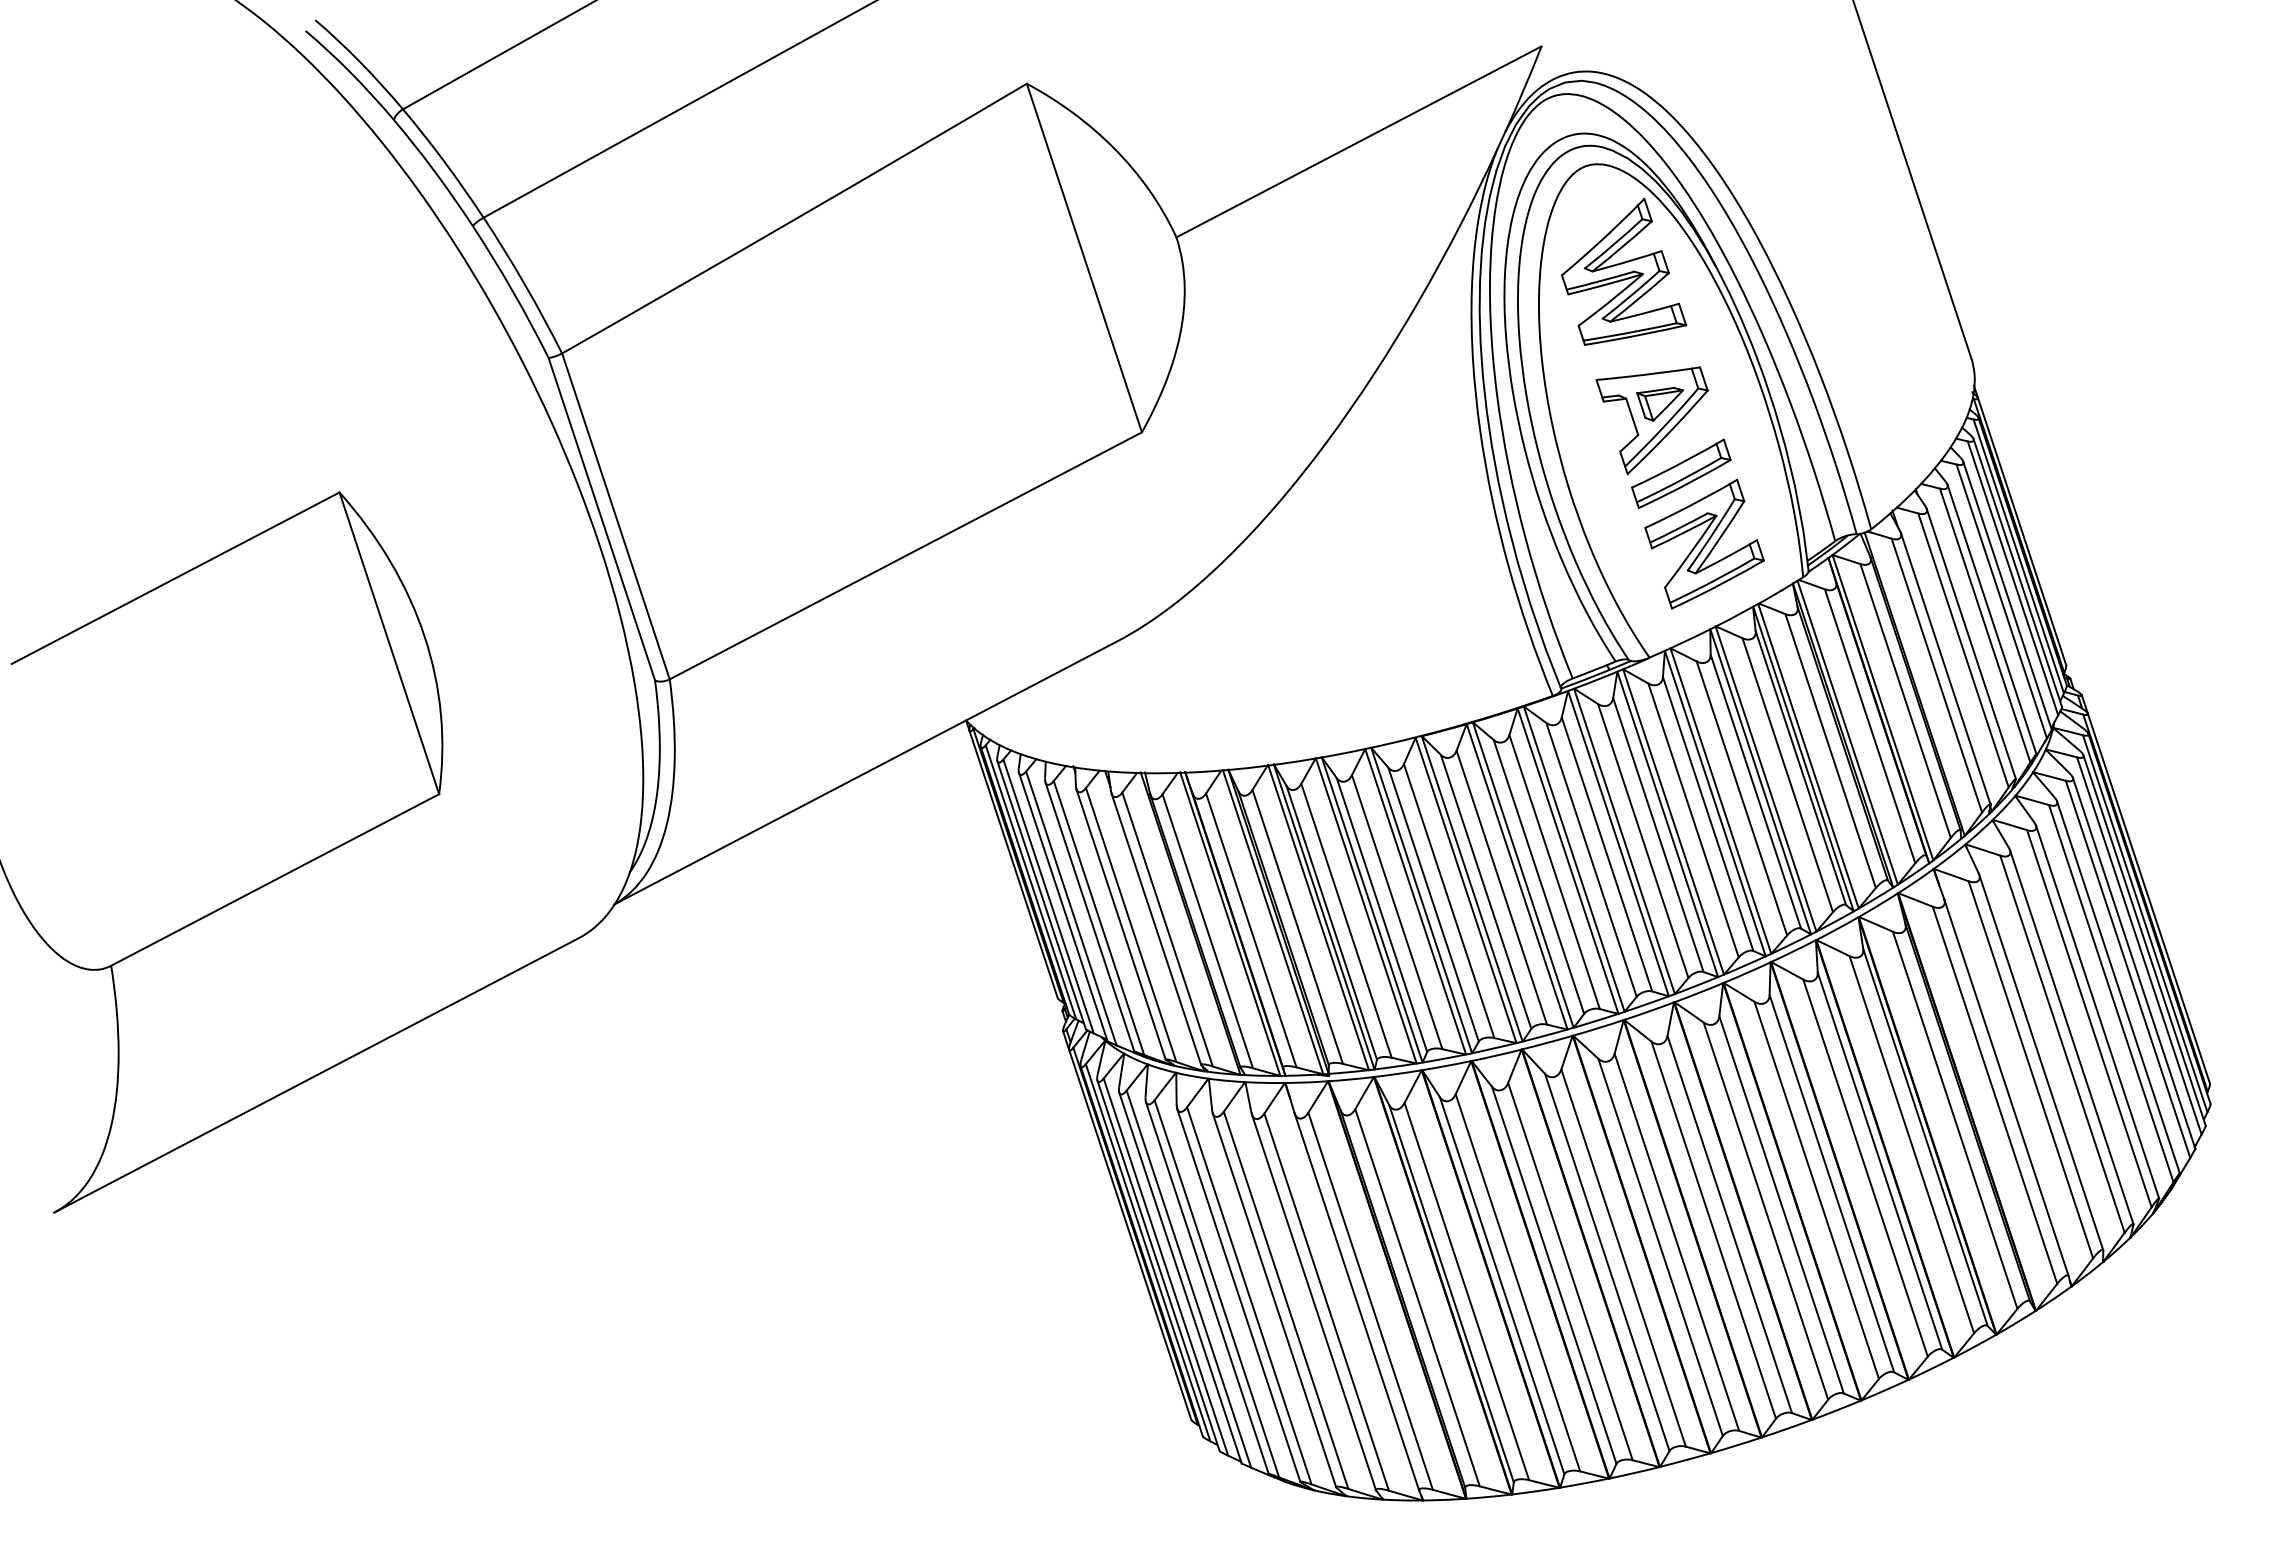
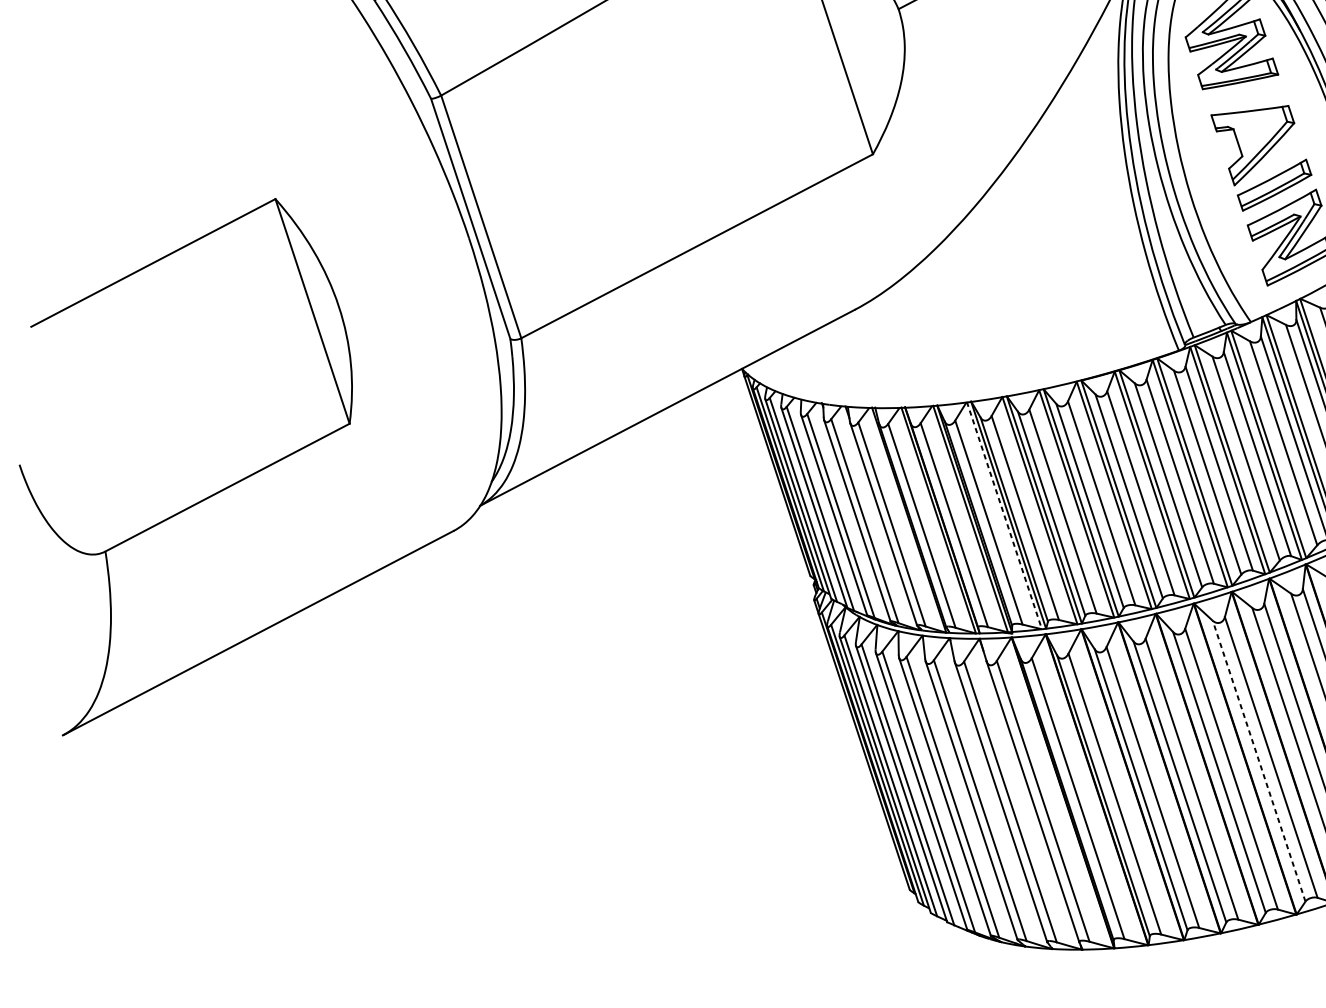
part: (1659, 404) -> (1258, 133), removed
line: (1318, 917) -> (1004, 515), solid -> dashed
line: (1660, 1247) -> (1259, 761), solid -> dashed

